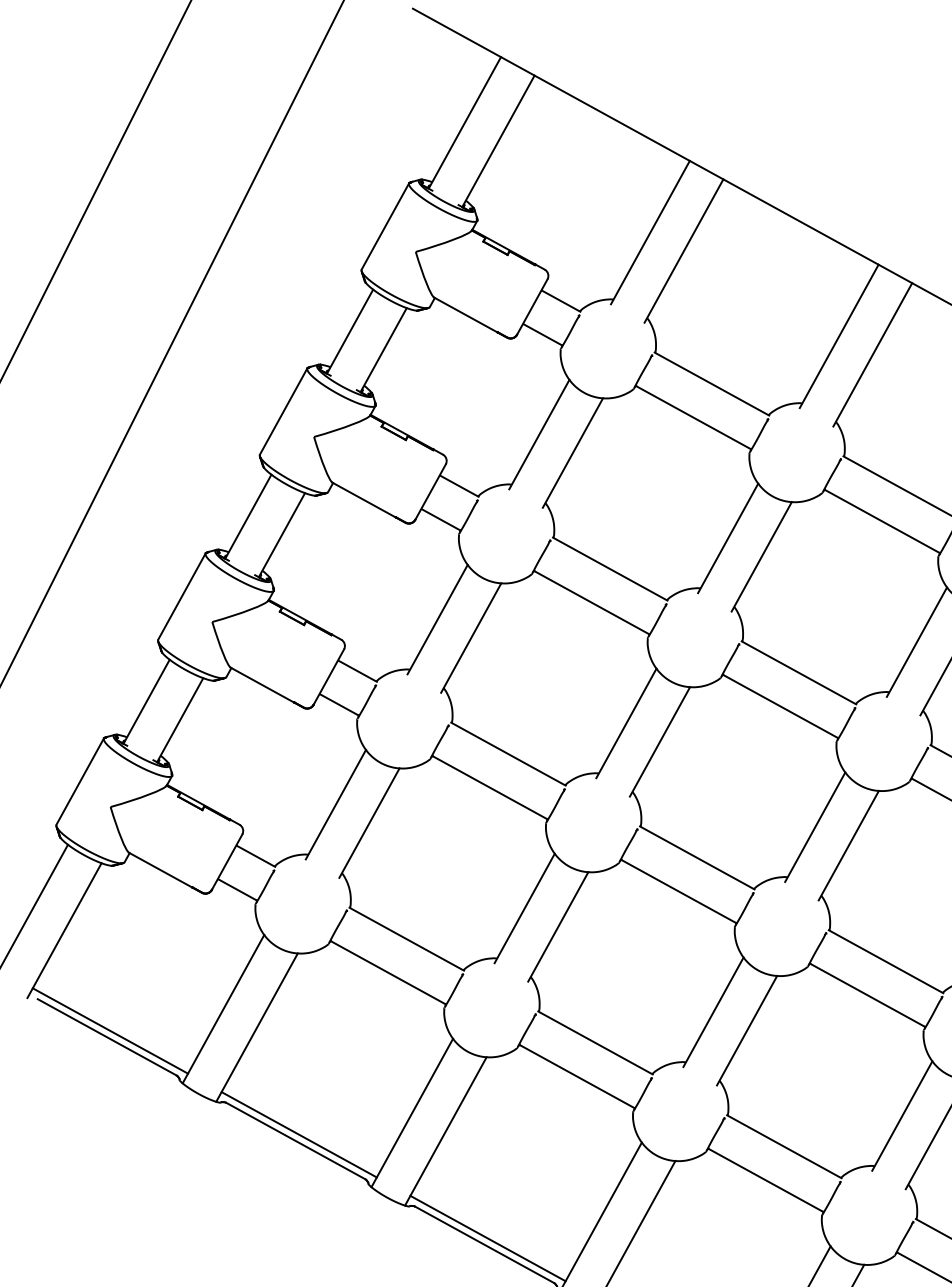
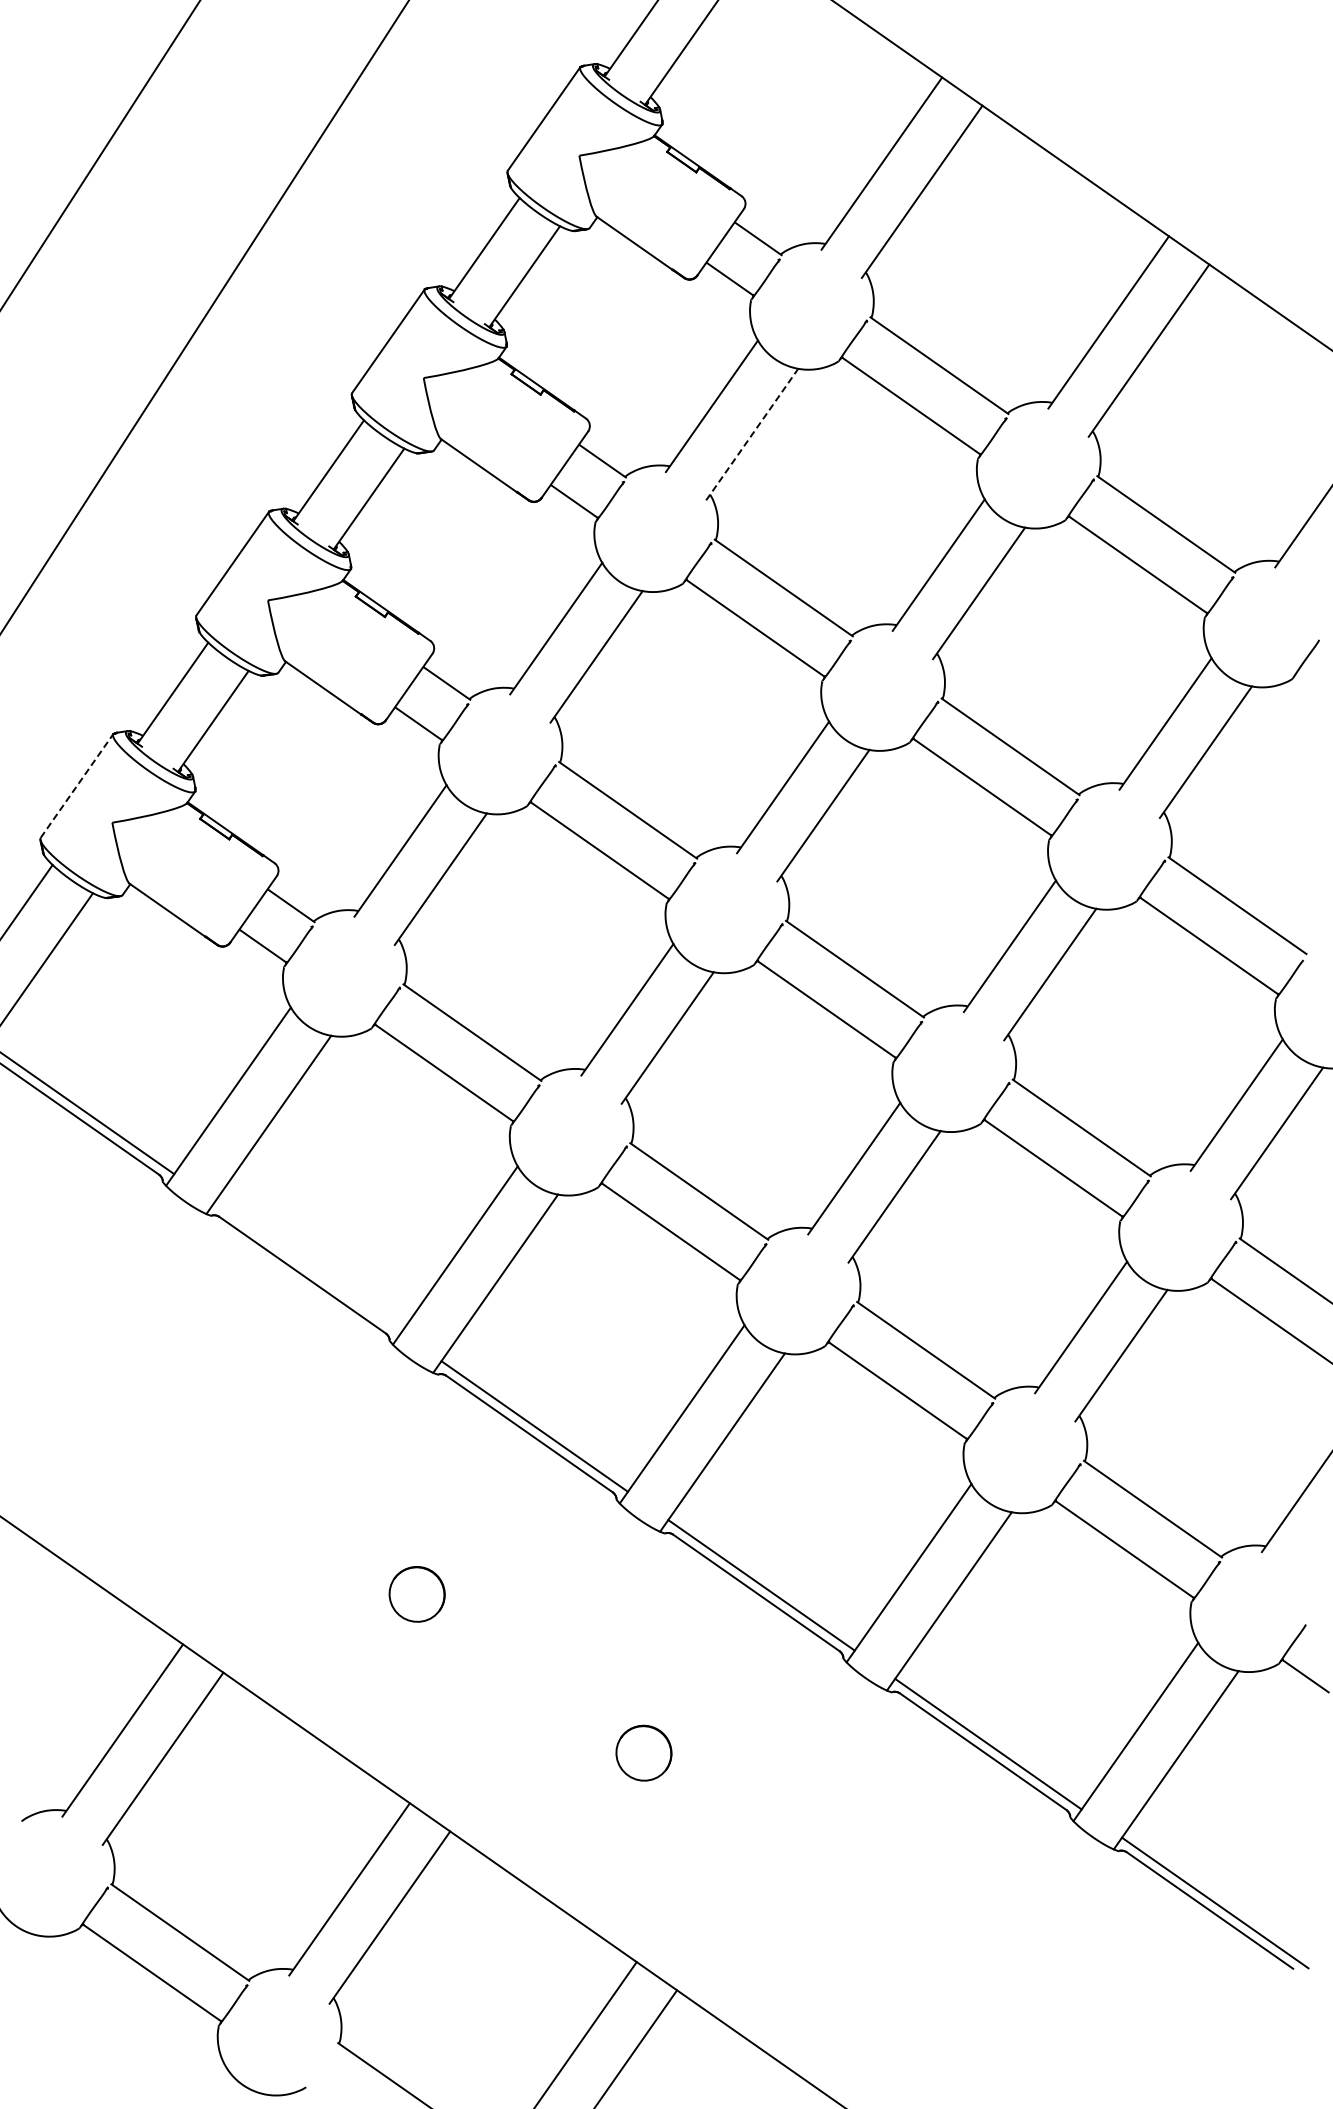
line: (573, 452) -> (752, 434), solid -> dashed
line: (80, 781) -> (77, 785), solid -> dashed
line: (298, 1134) -> (307, 1267), removed

